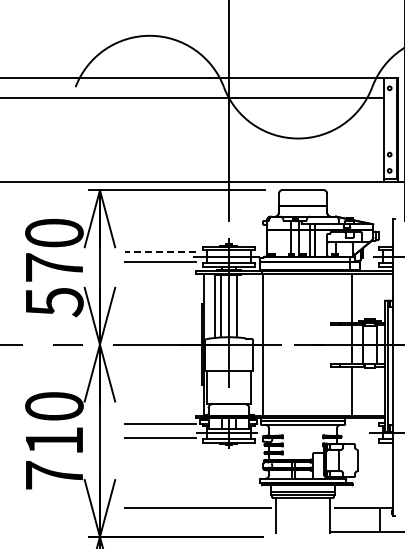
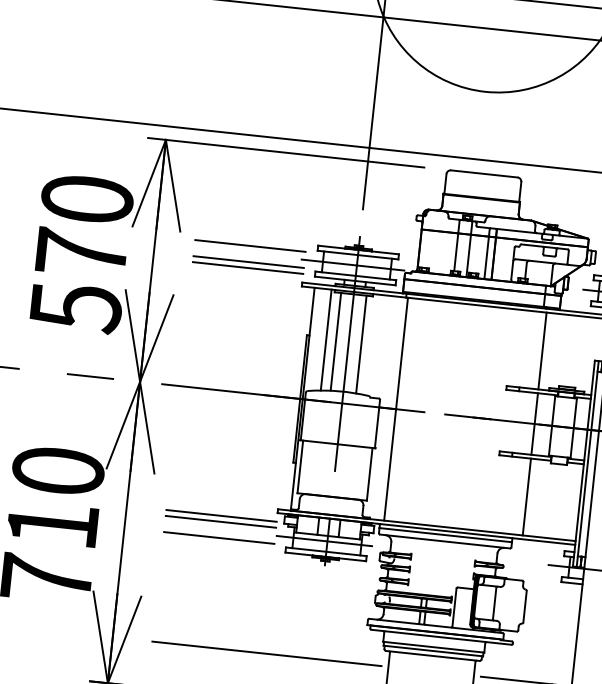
line: (159, 251) -> (249, 245), dashed -> solid
line: (160, 265) -> (248, 267), added
line: (160, 427) -> (221, 521), added

